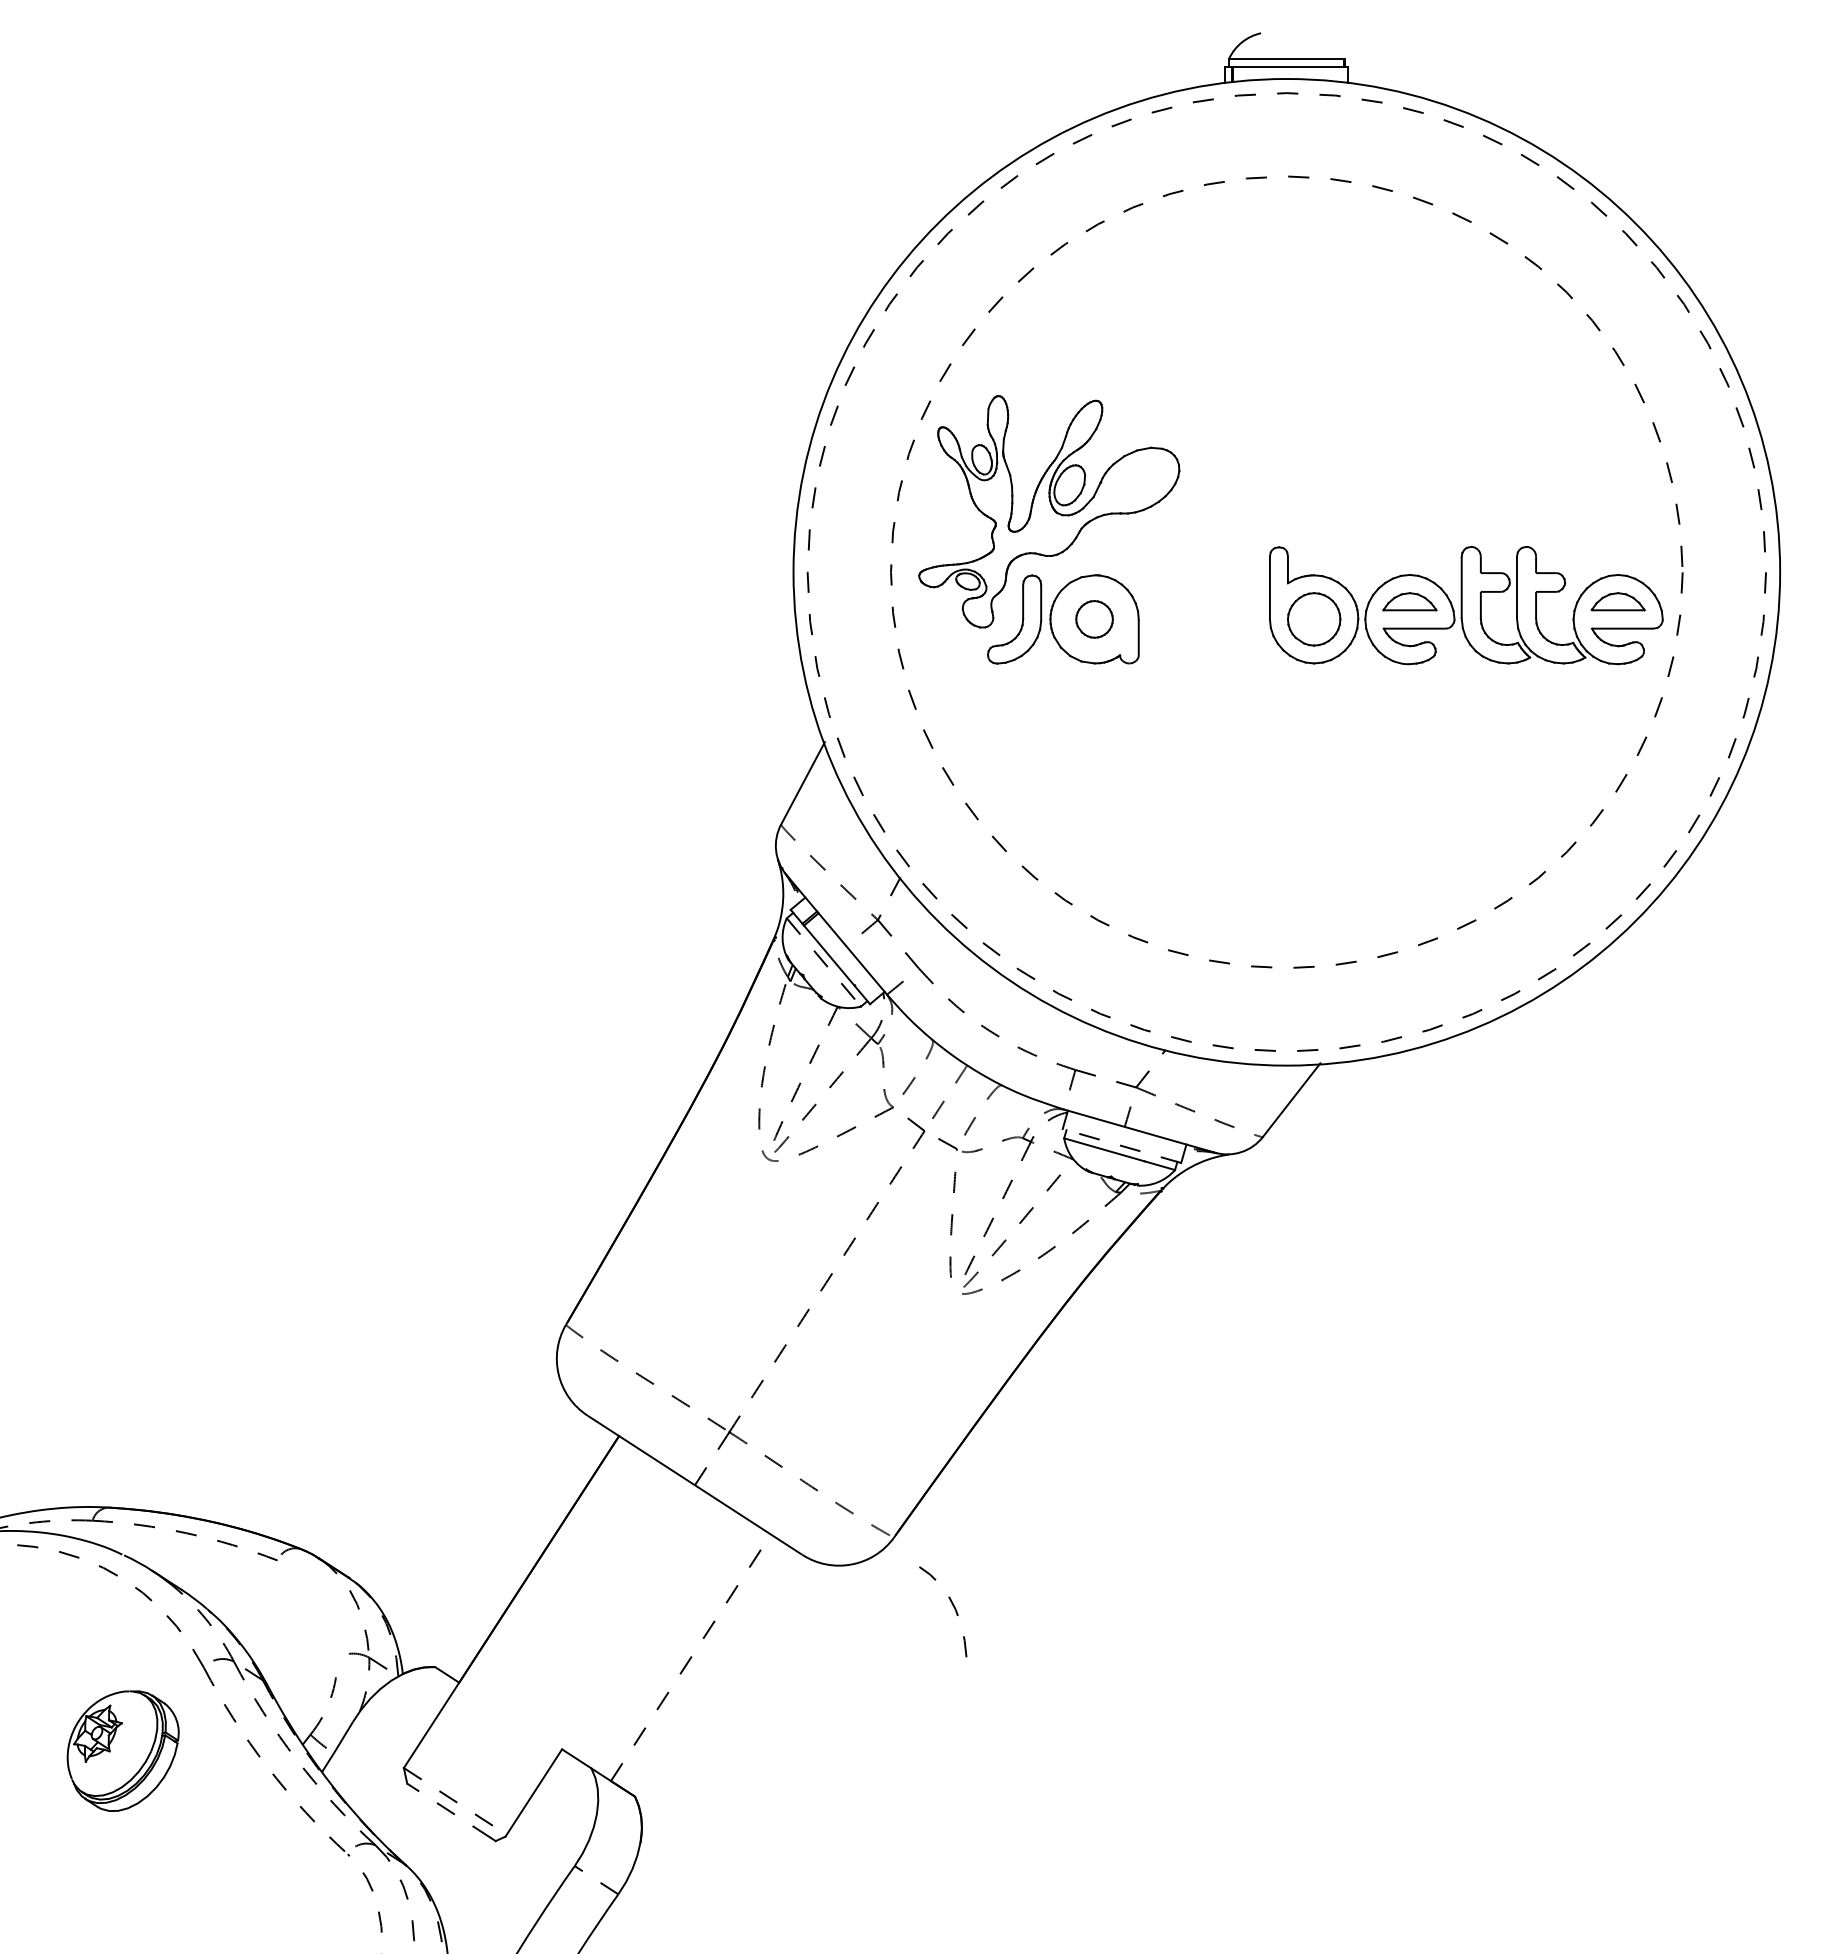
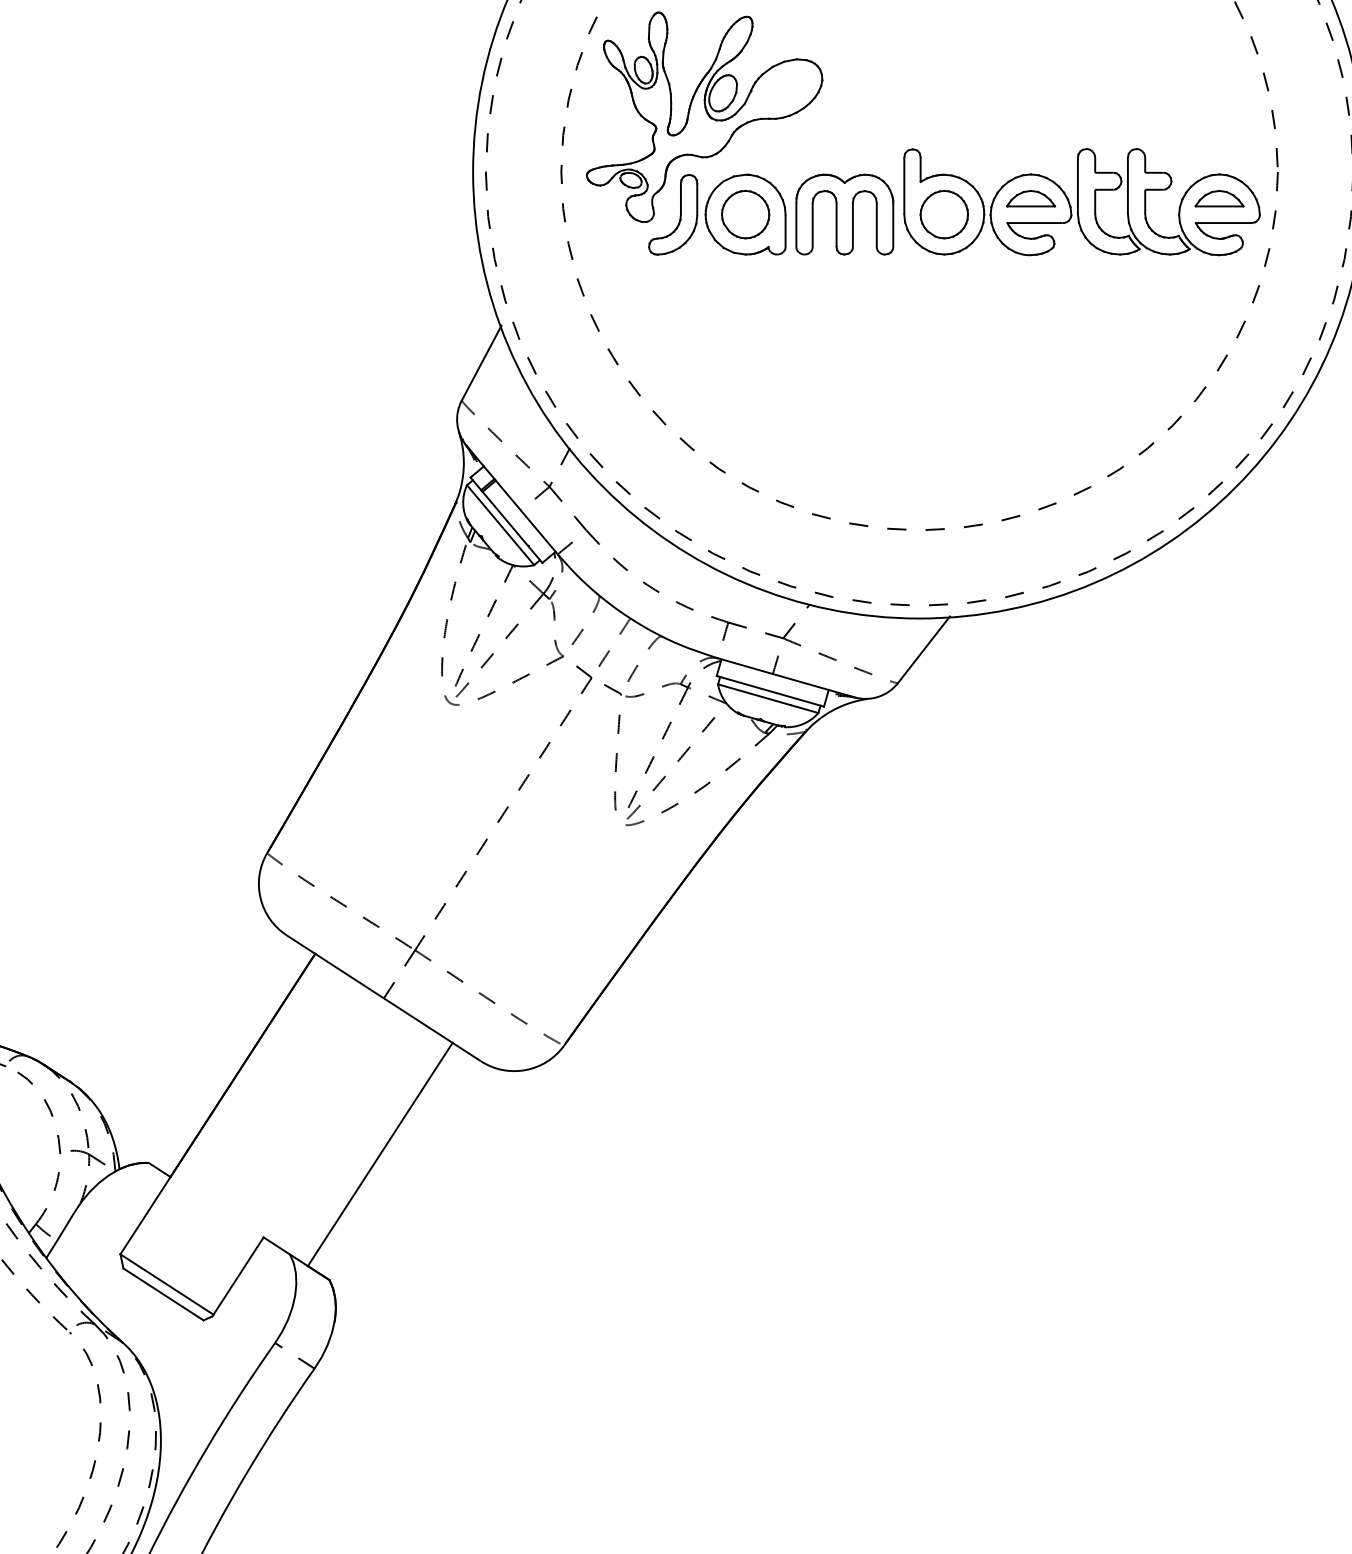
part: (1094, 619) -> (745, 214), size x1.43
part: (1203, 619) -> (844, 214), added
line: (824, 962) -> (501, 525), dashed -> solid
line: (1121, 1146) -> (769, 691), dashed -> solid
curve: (953, 1607) -> (48, 1108), moved
line: (690, 1657) -> (379, 1154), dashed -> solid
line: (455, 1801) -> (167, 1284), dashed -> solid
line: (448, 1810) -> (160, 1292), dashed -> solid

